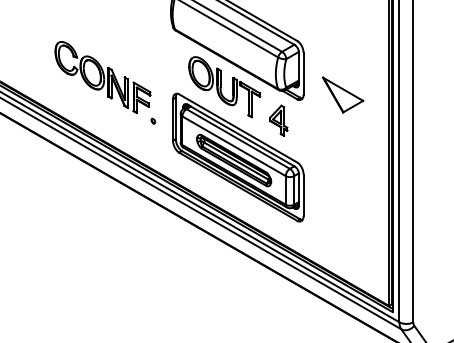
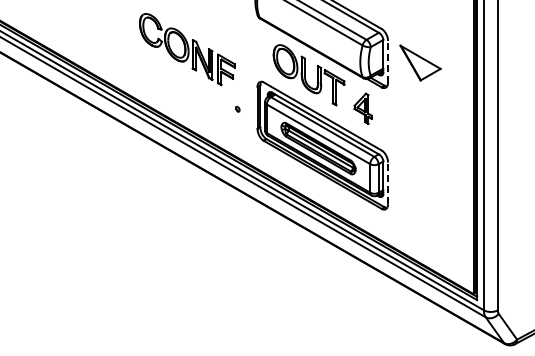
line: (304, 73) -> (388, 61), solid -> dashed
part: (103, 77) -> (187, 49), moved
part: (343, 94) -> (420, 62), moved
line: (304, 195) -> (388, 183), solid -> dashed

